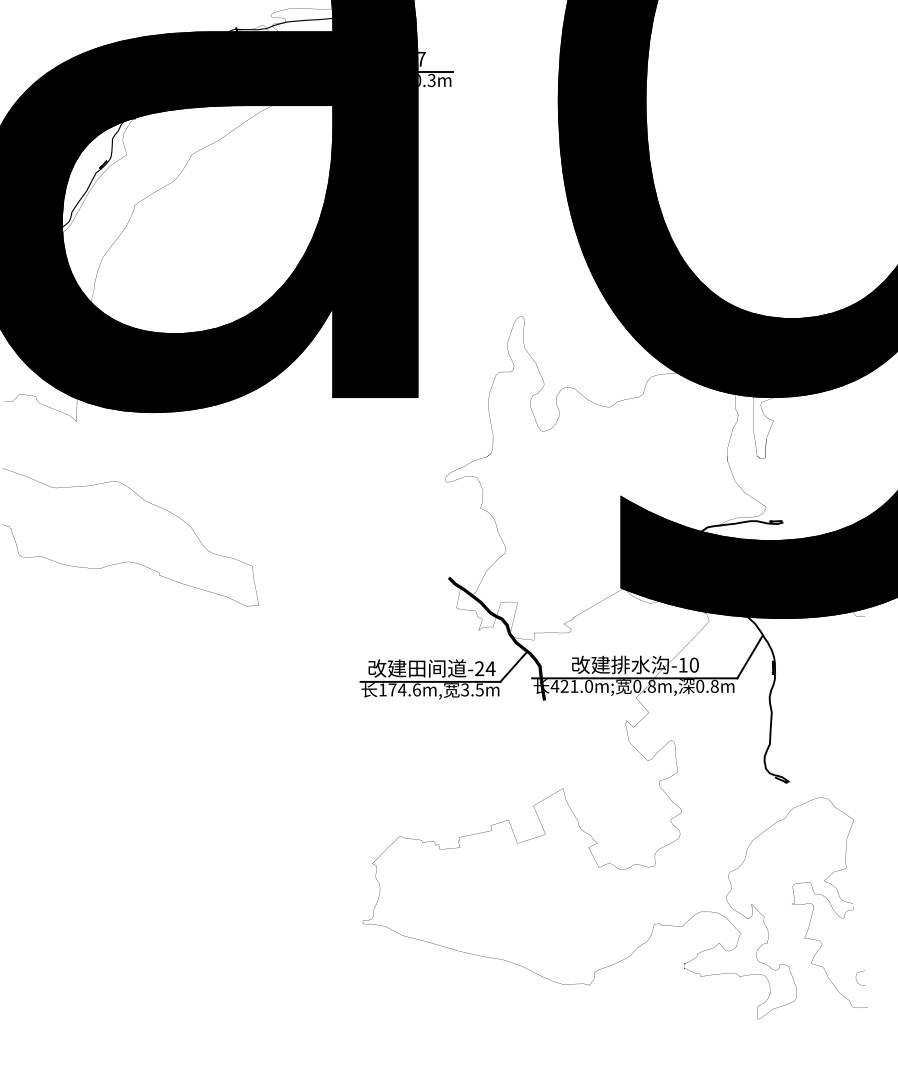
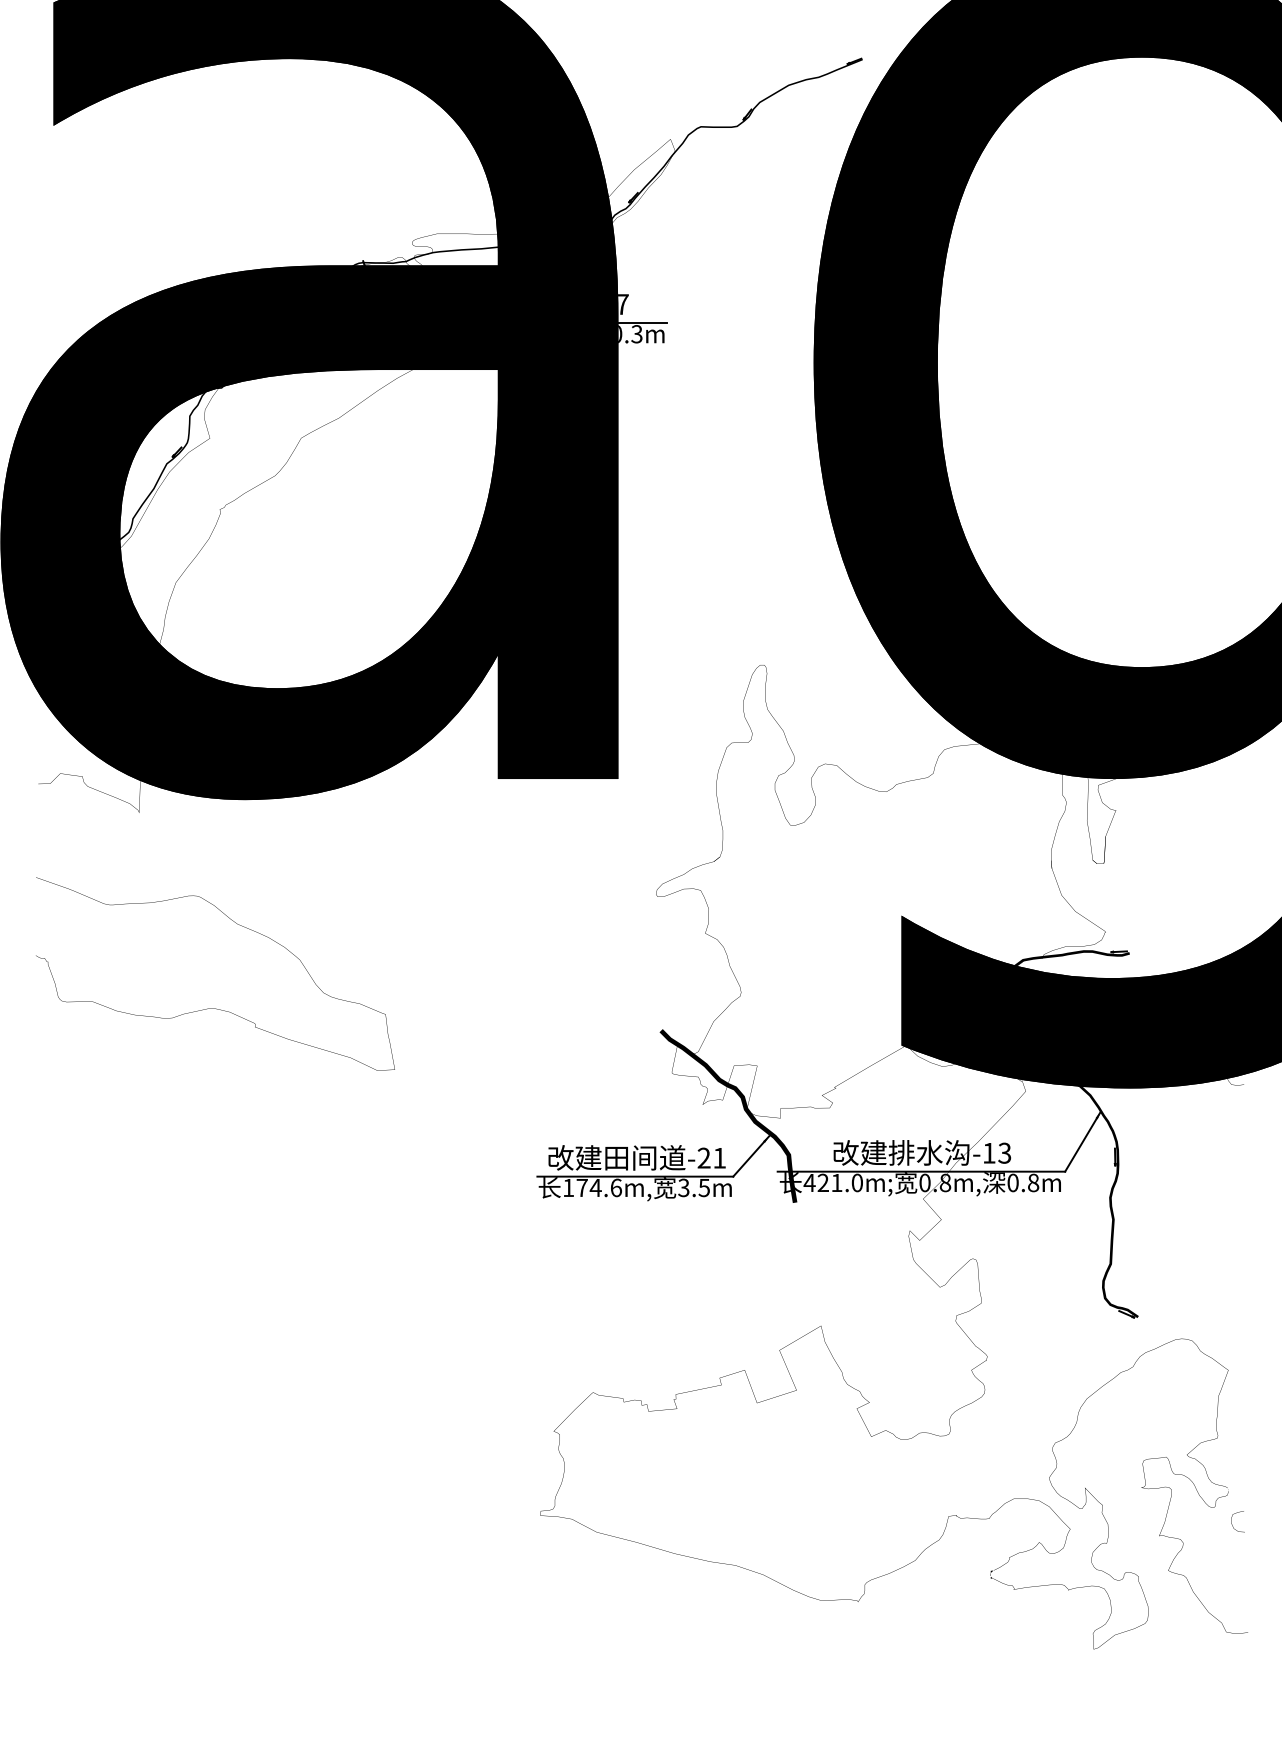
text: (694, 664) -> (1004, 1152), -10 -> -13
text: (490, 668) -> (719, 1158), -24 -> -21
curve: (856, 980) -> (1232, 1524), moved

